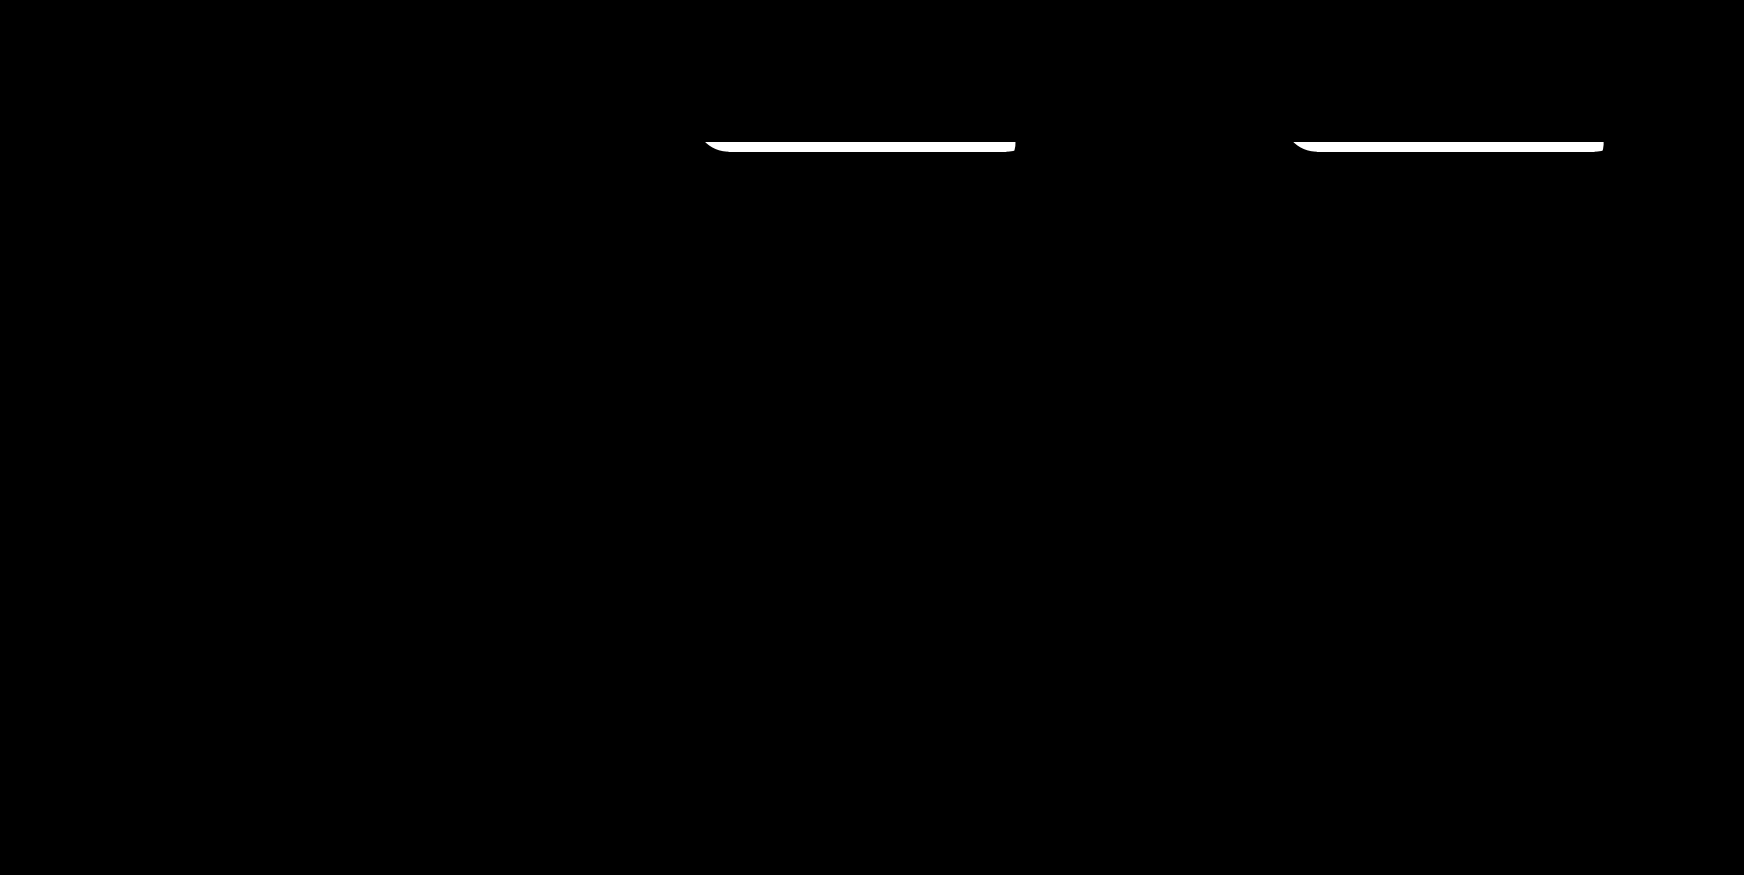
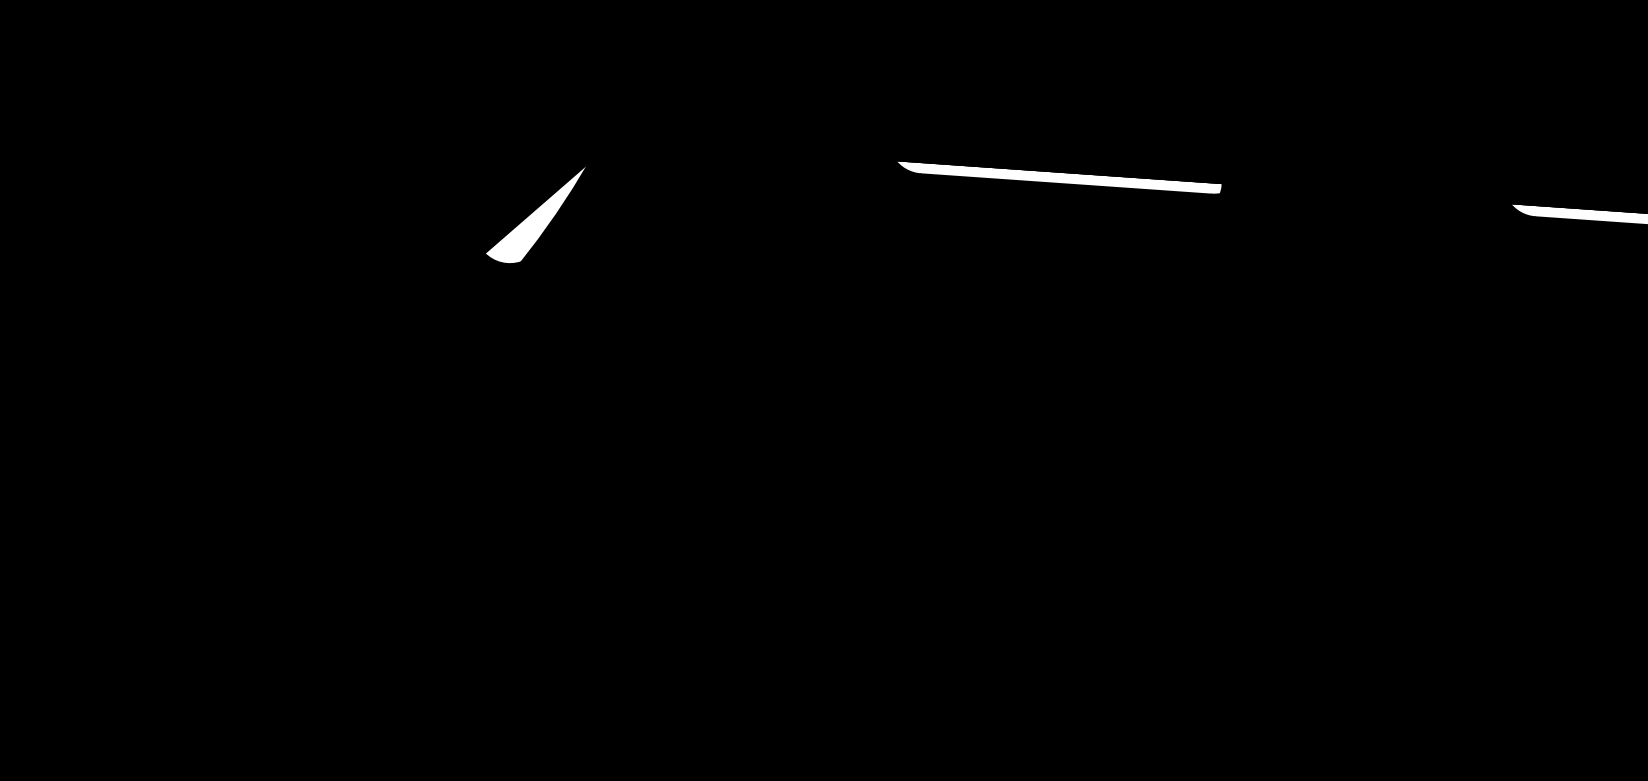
fill: (365, 214) -> (537, 212), removed

